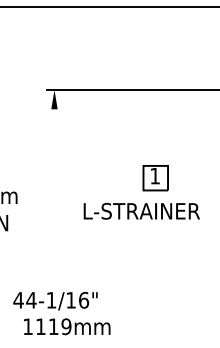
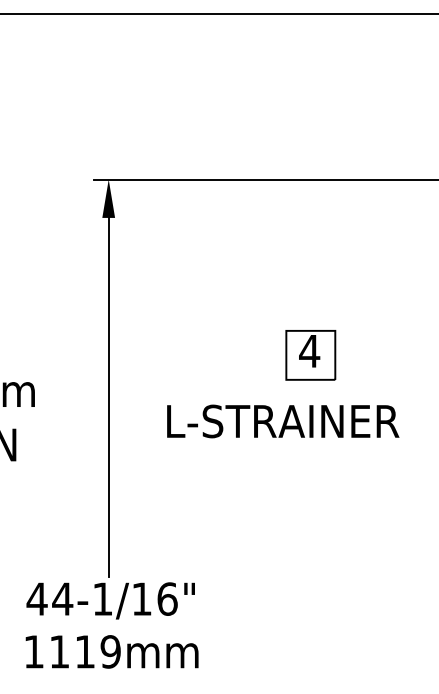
text: (154, 176) -> (308, 351), 1 -> 4
line: (54, 192) -> (108, 383), added
text: (67, 326) -> (112, 651), moved

